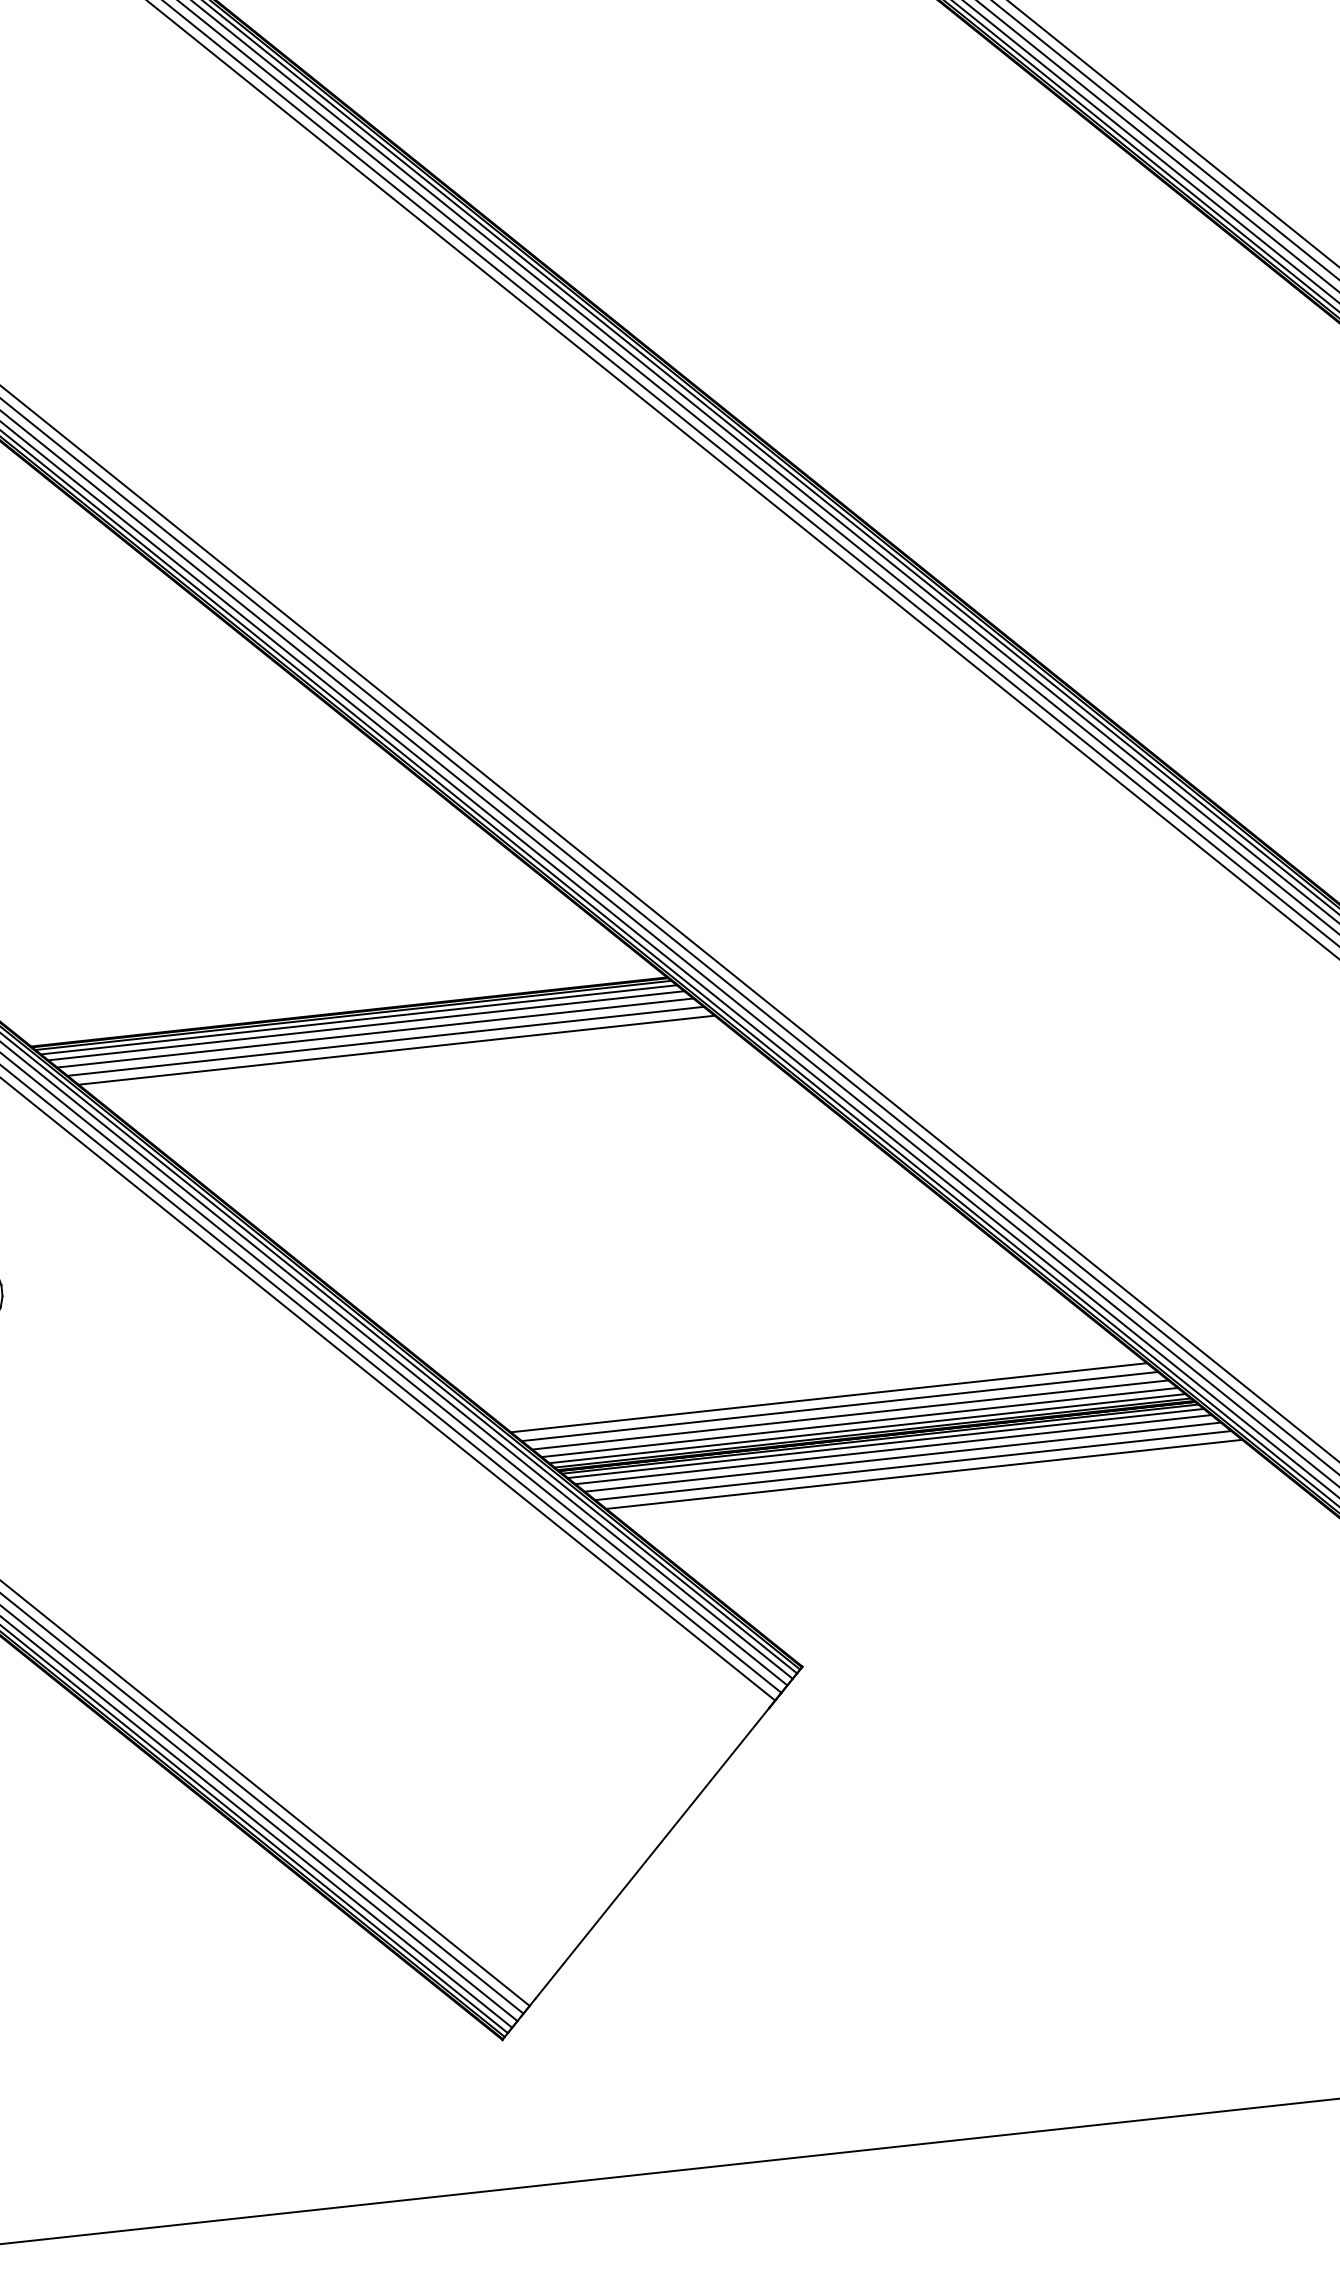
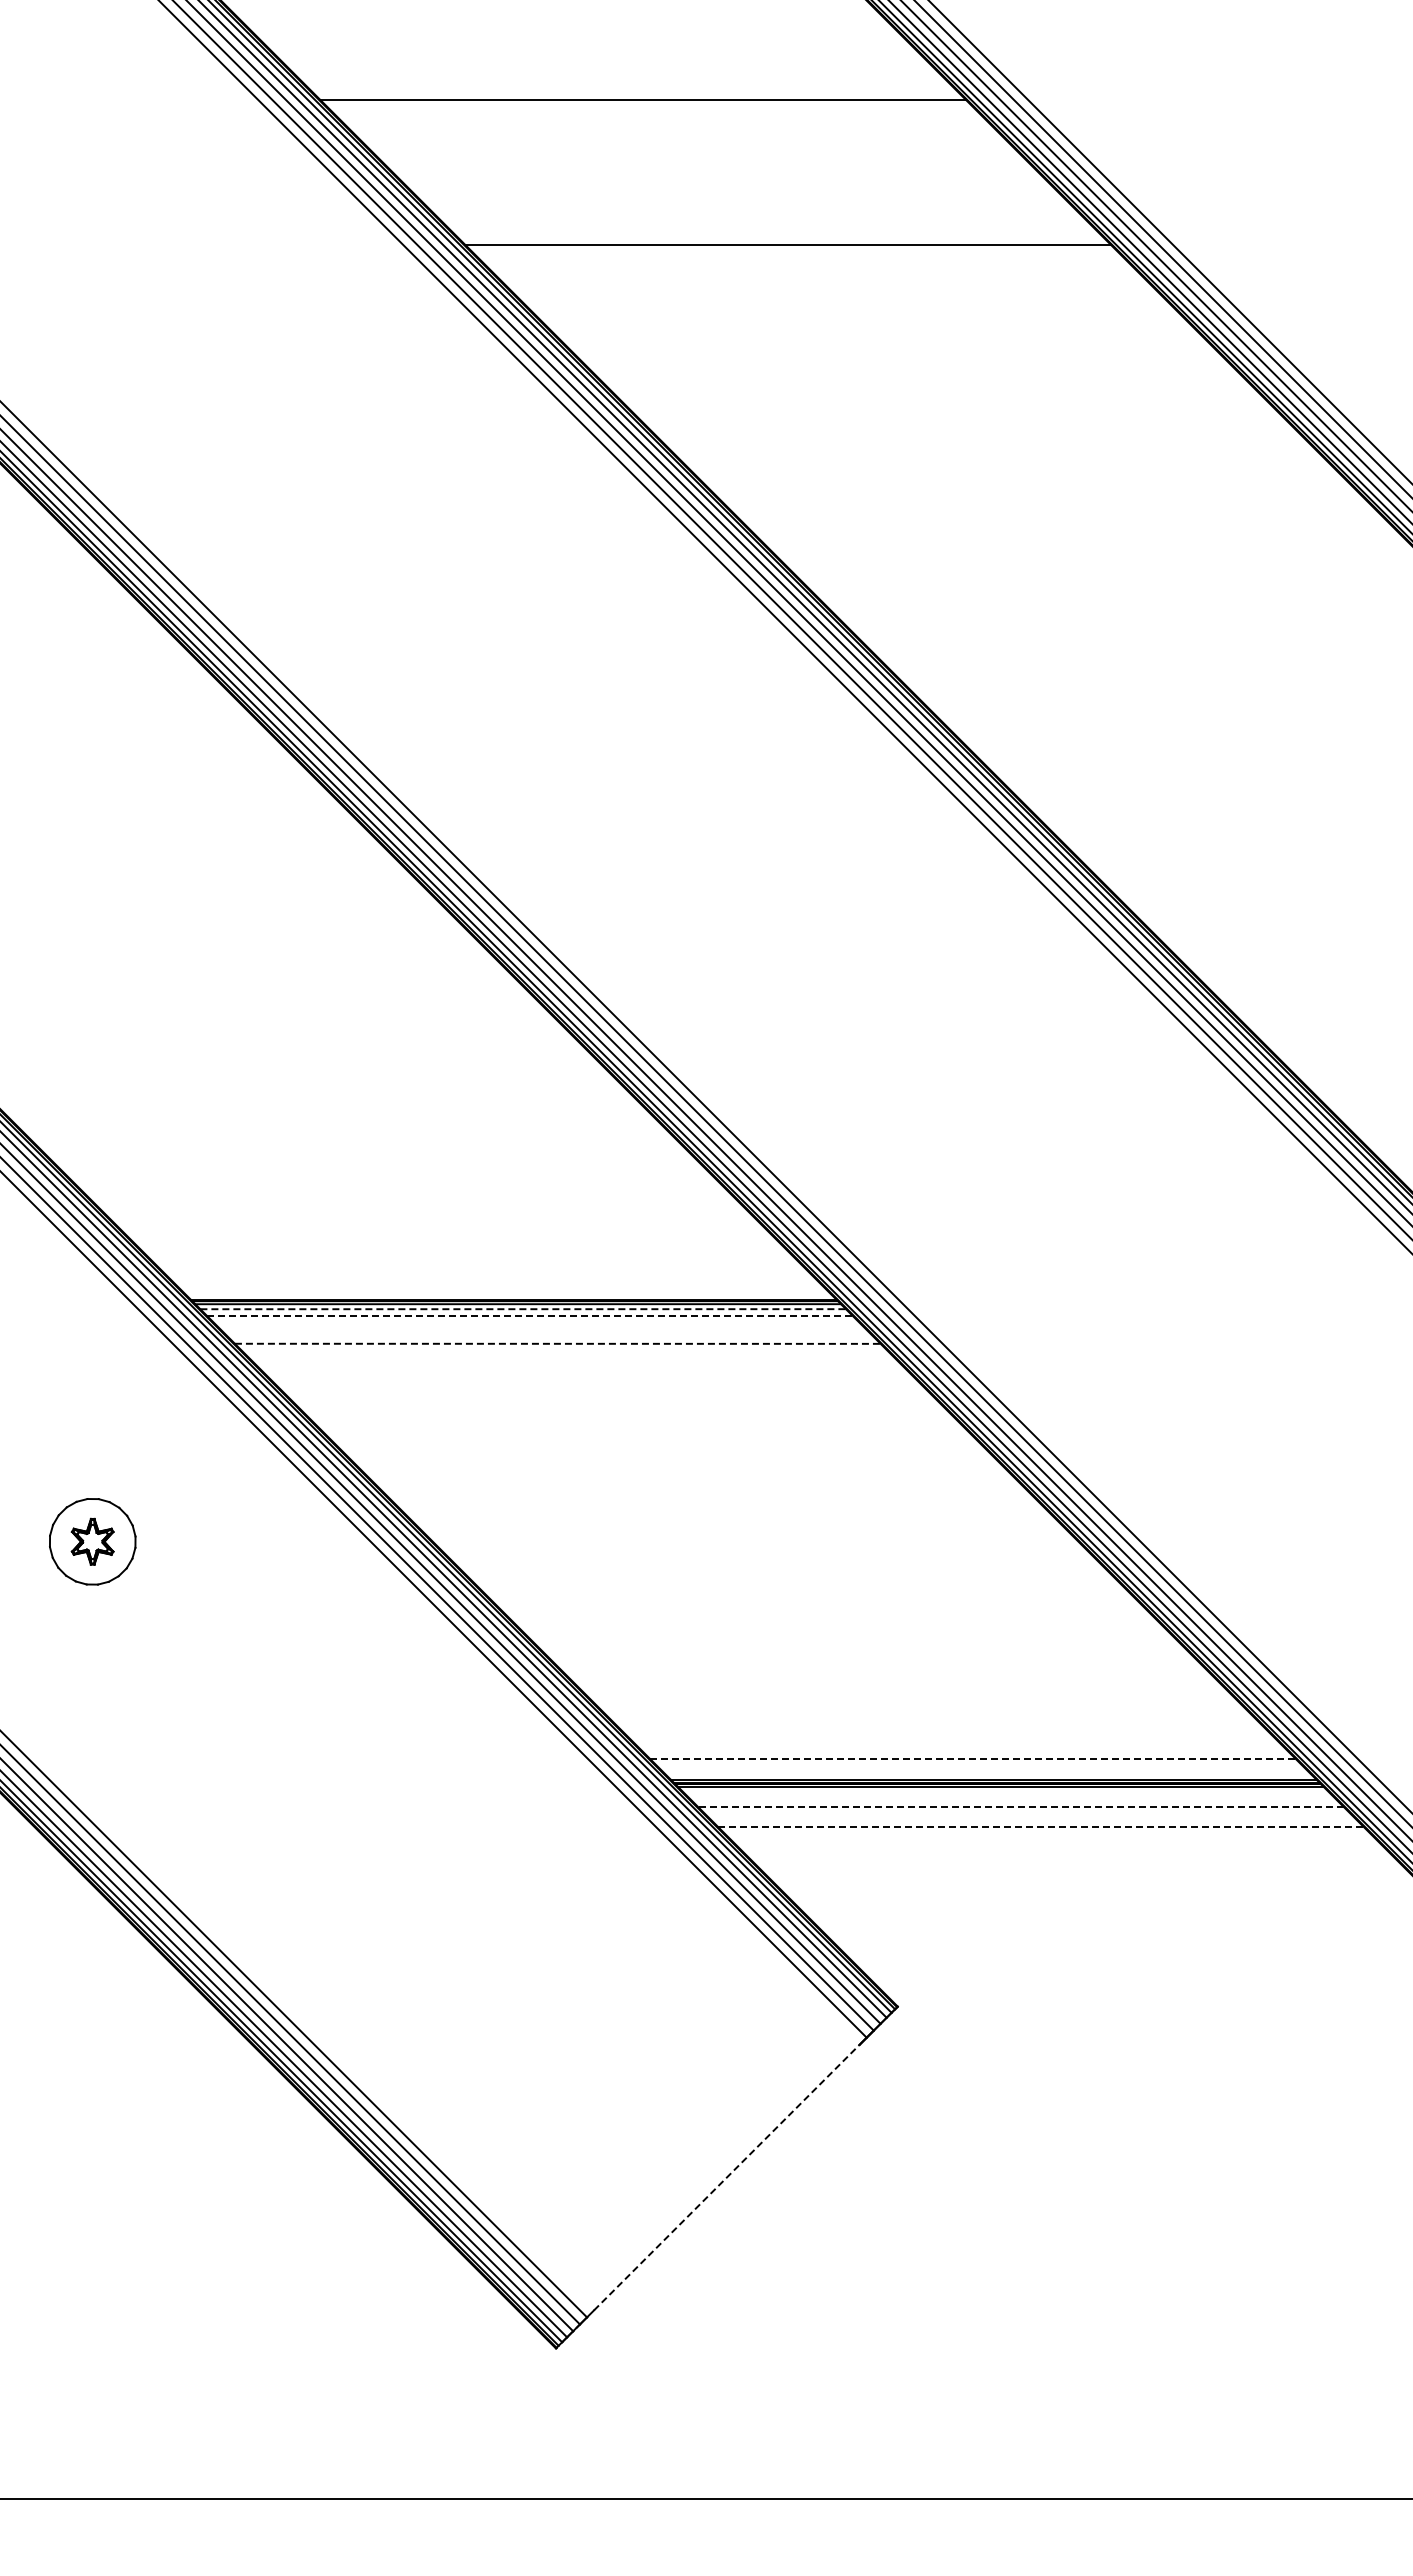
line: (359, 1020) -> (523, 1309), solid -> dashed
line: (365, 1025) -> (529, 1315), solid -> dashed
line: (375, 1033) -> (538, 1324), removed
line: (385, 1041) -> (547, 1333), removed
line: (396, 1049) -> (557, 1343), solid -> dashed
line: (828, 1397) -> (953, 1739), removed
line: (839, 1406) -> (963, 1749), removed
line: (850, 1415) -> (973, 1759), solid -> dashed
line: (859, 1422) -> (981, 1767), removed
line: (867, 1428) -> (988, 1774), removed
line: (885, 1443) -> (1005, 1791), removed
line: (893, 1449) -> (1012, 1798), removed
line: (903, 1457) -> (1021, 1807), solid -> dashed
line: (912, 1465) -> (1030, 1816), removed
line: (923, 1473) -> (1040, 1826), solid -> dashed
line: (652, 1853) -> (726, 2177), solid -> dashed

